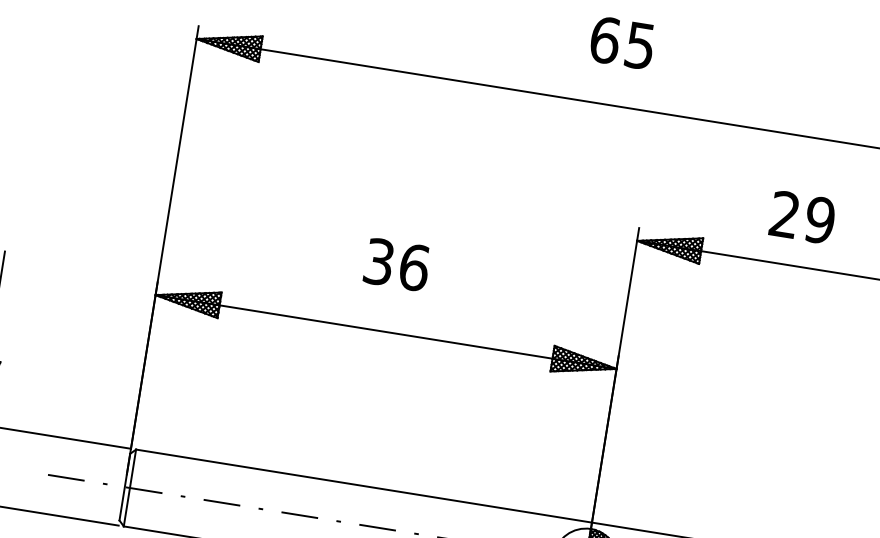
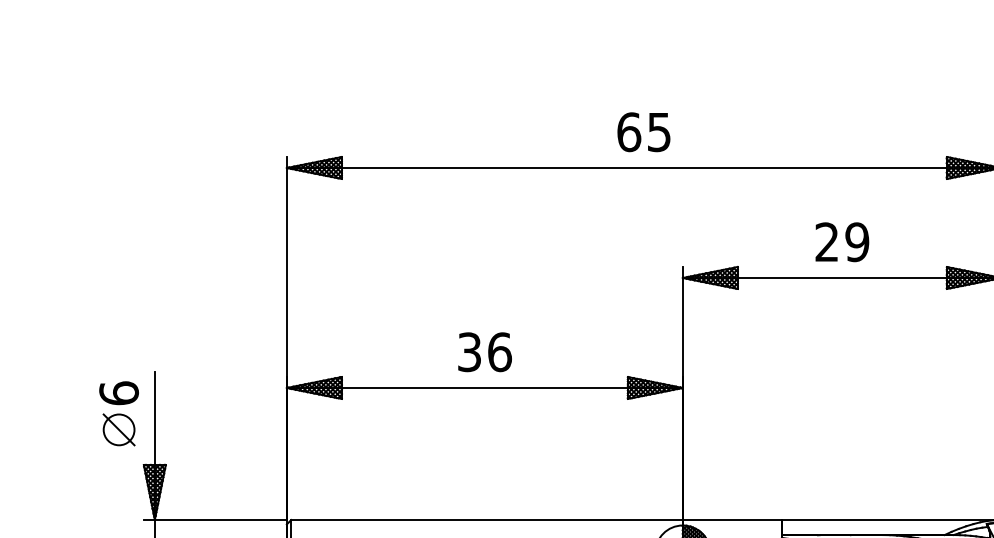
text: (621, 43) -> (643, 132), moved
text: (802, 217) -> (842, 242), moved
text: (396, 265) -> (484, 352), moved

